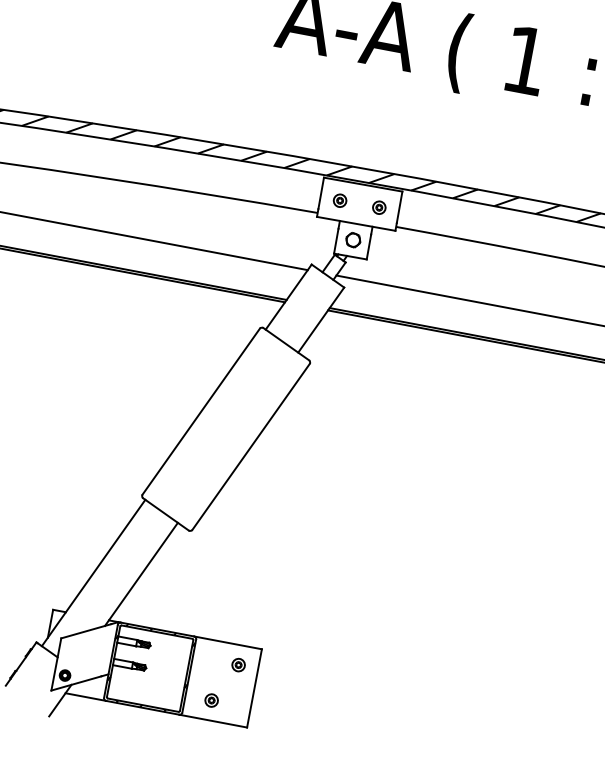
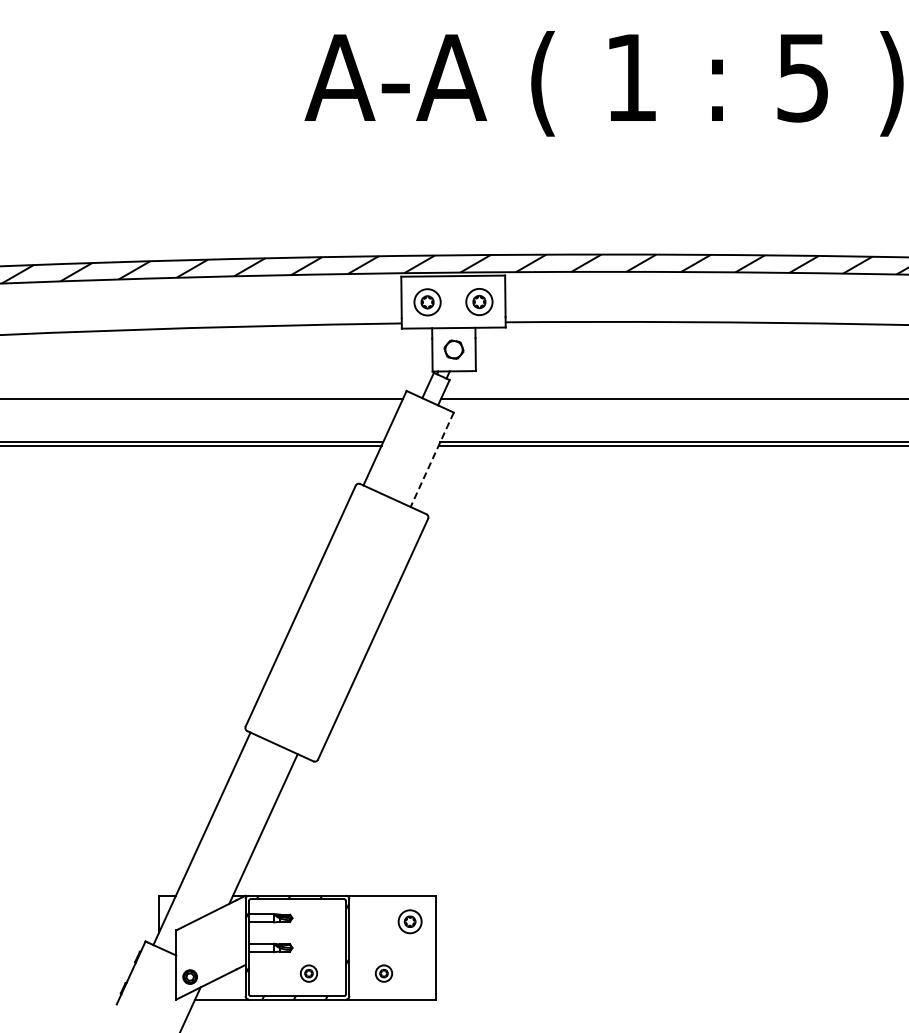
part: (340, 200) -> (427, 302), size x1.6
part: (379, 207) -> (479, 301), size x1.6
line: (321, 319) -> (432, 459), solid -> dashed
part: (238, 664) -> (409, 921), size x1.4
part: (154, 689) -> (308, 973), added

